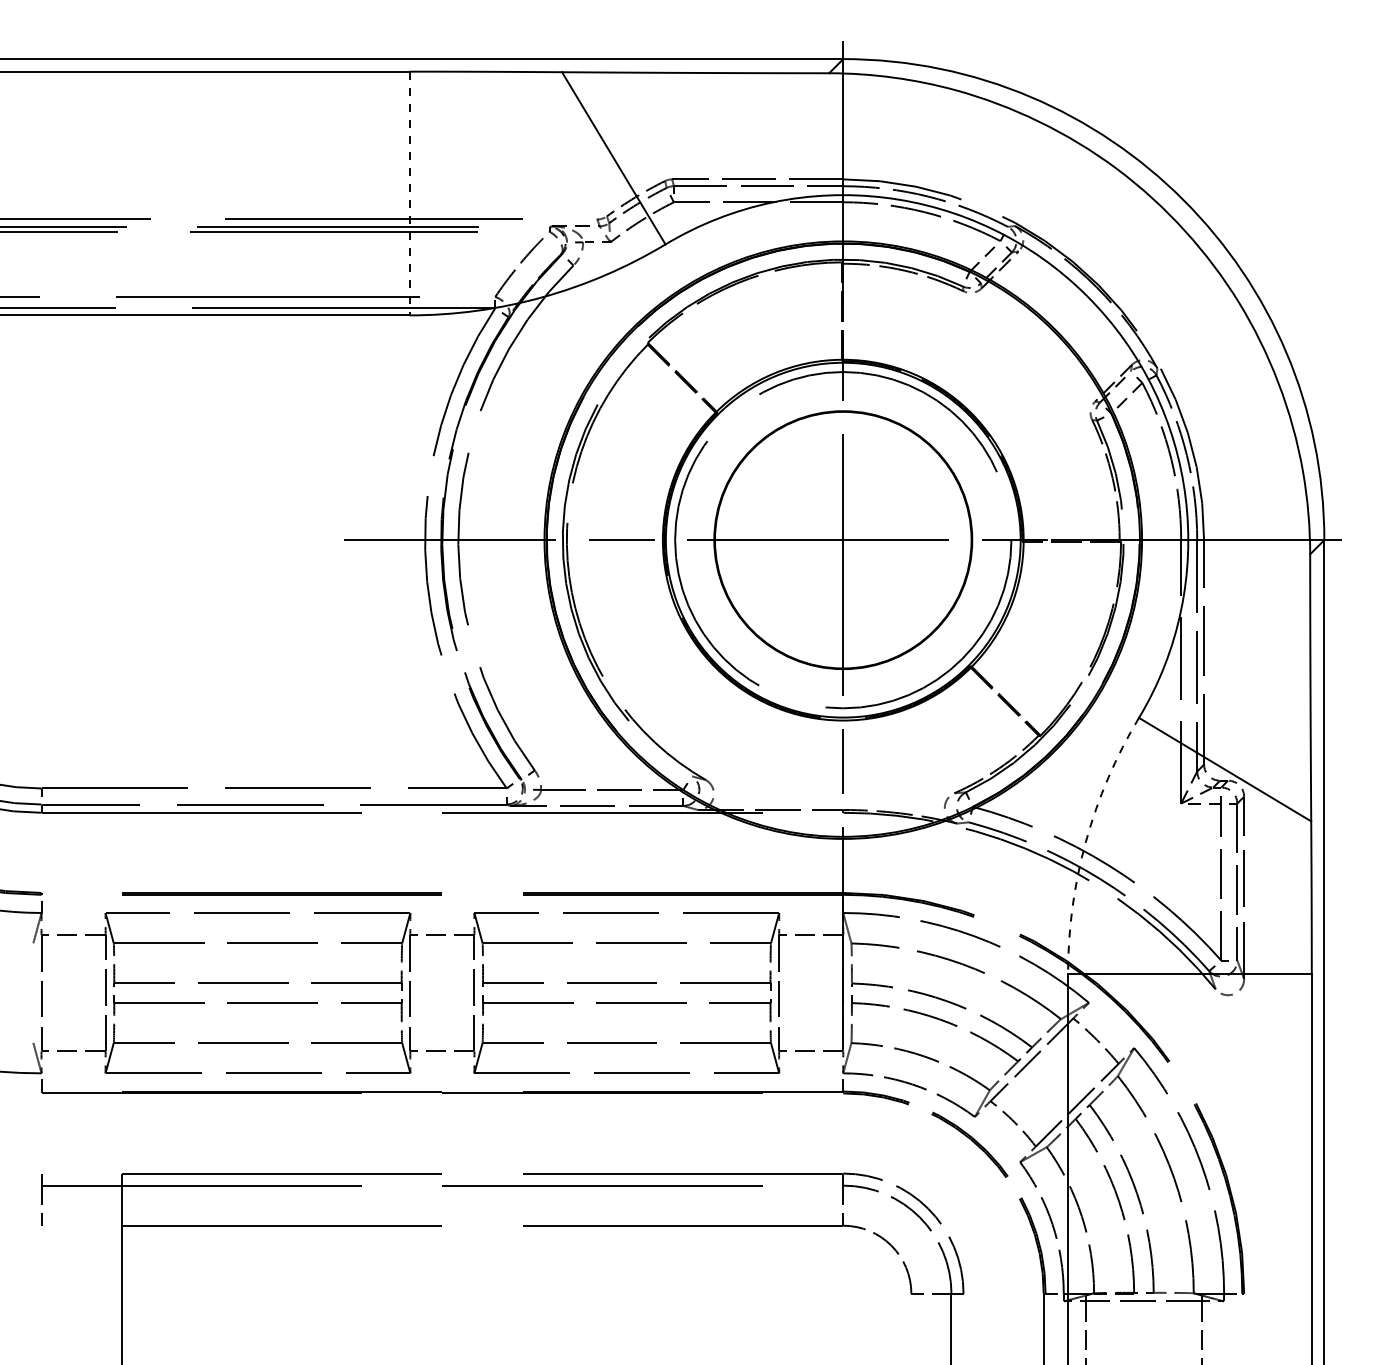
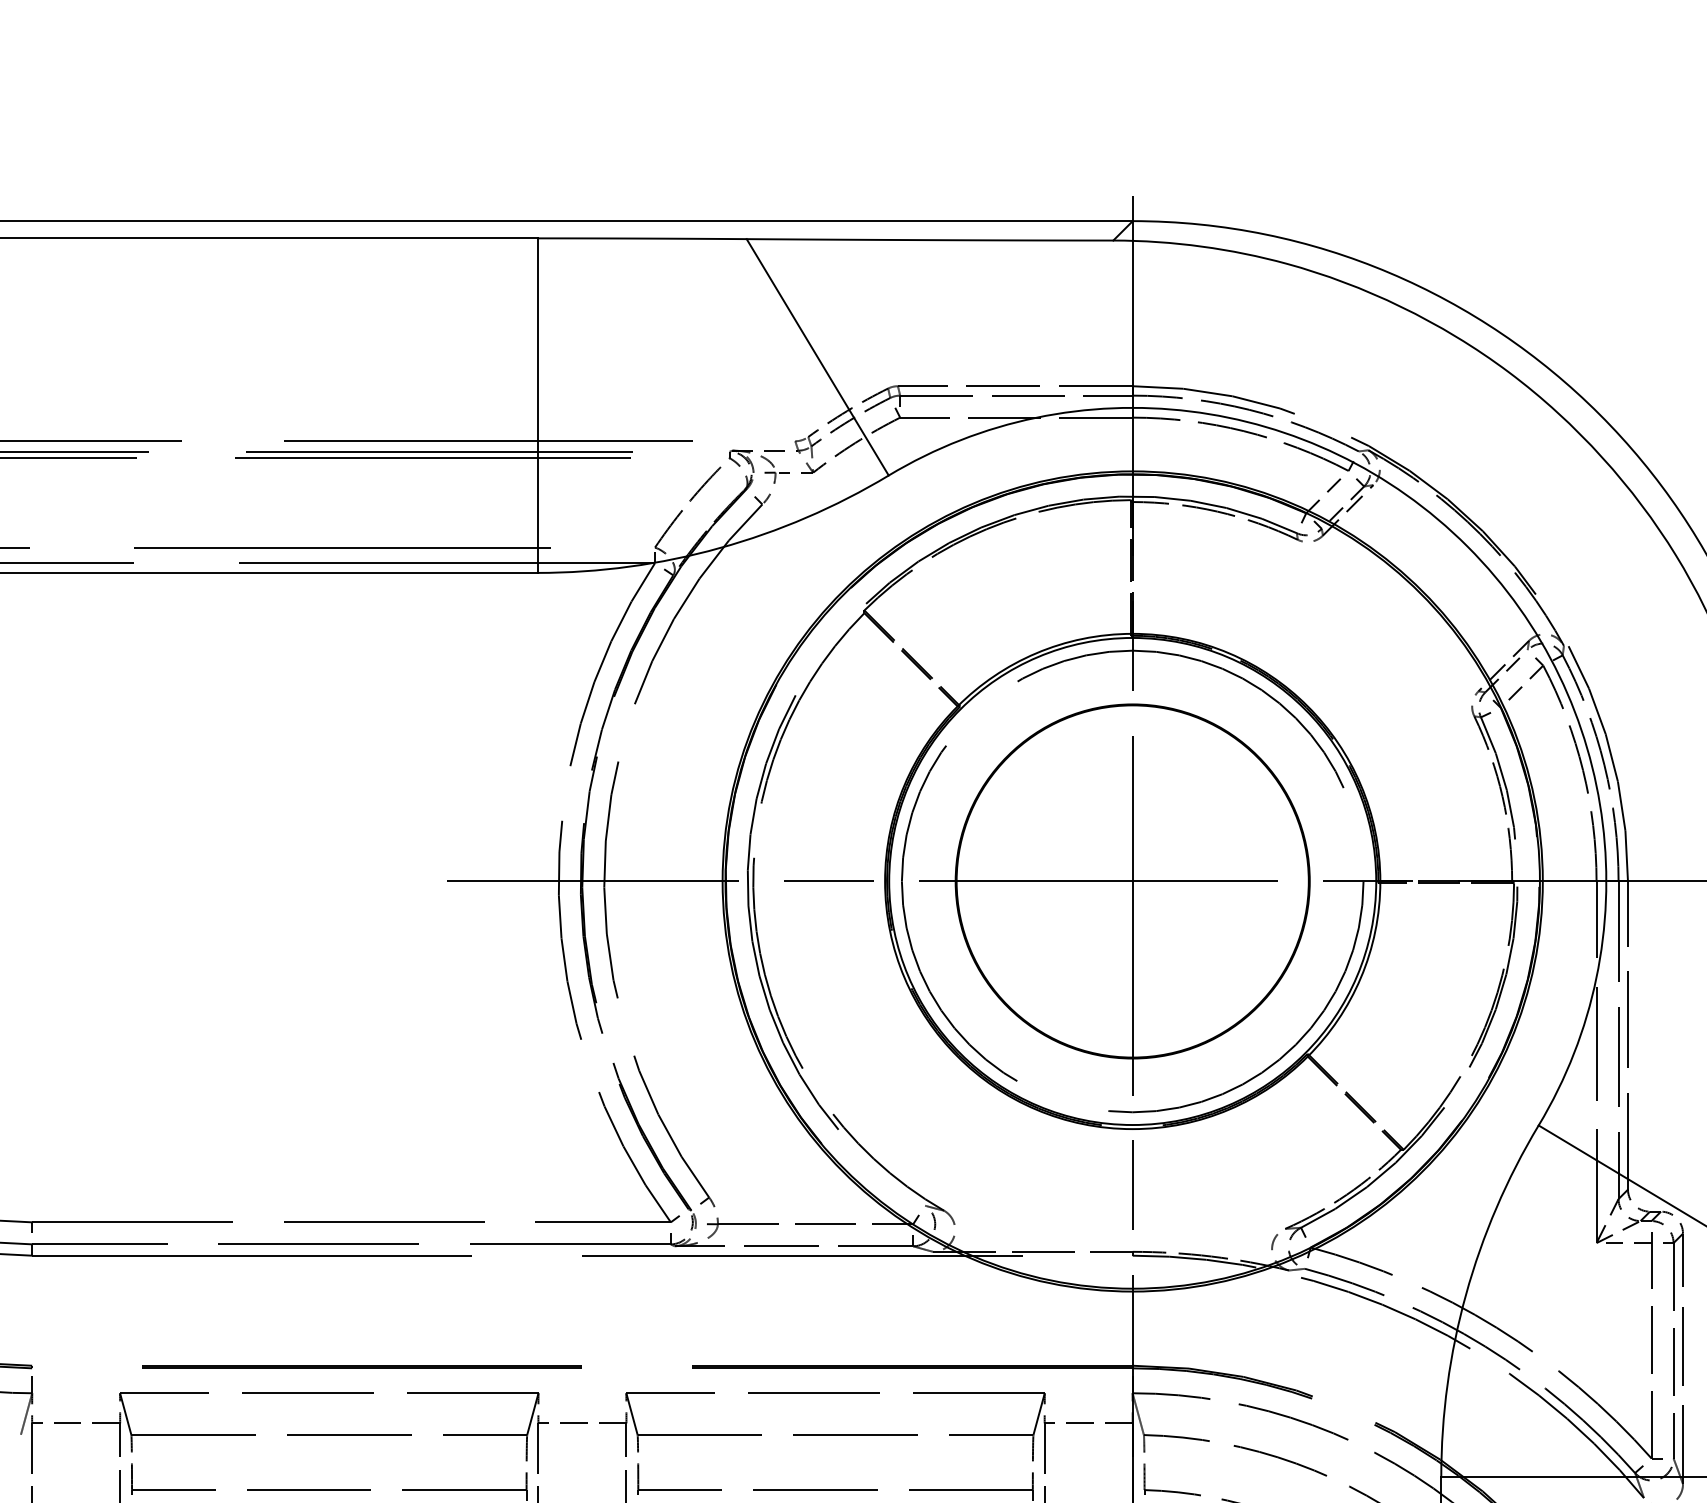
line: (409, 193) -> (537, 405), dashed -> solid
arc: (1086, 841) -> (1466, 1295), dashed -> solid

